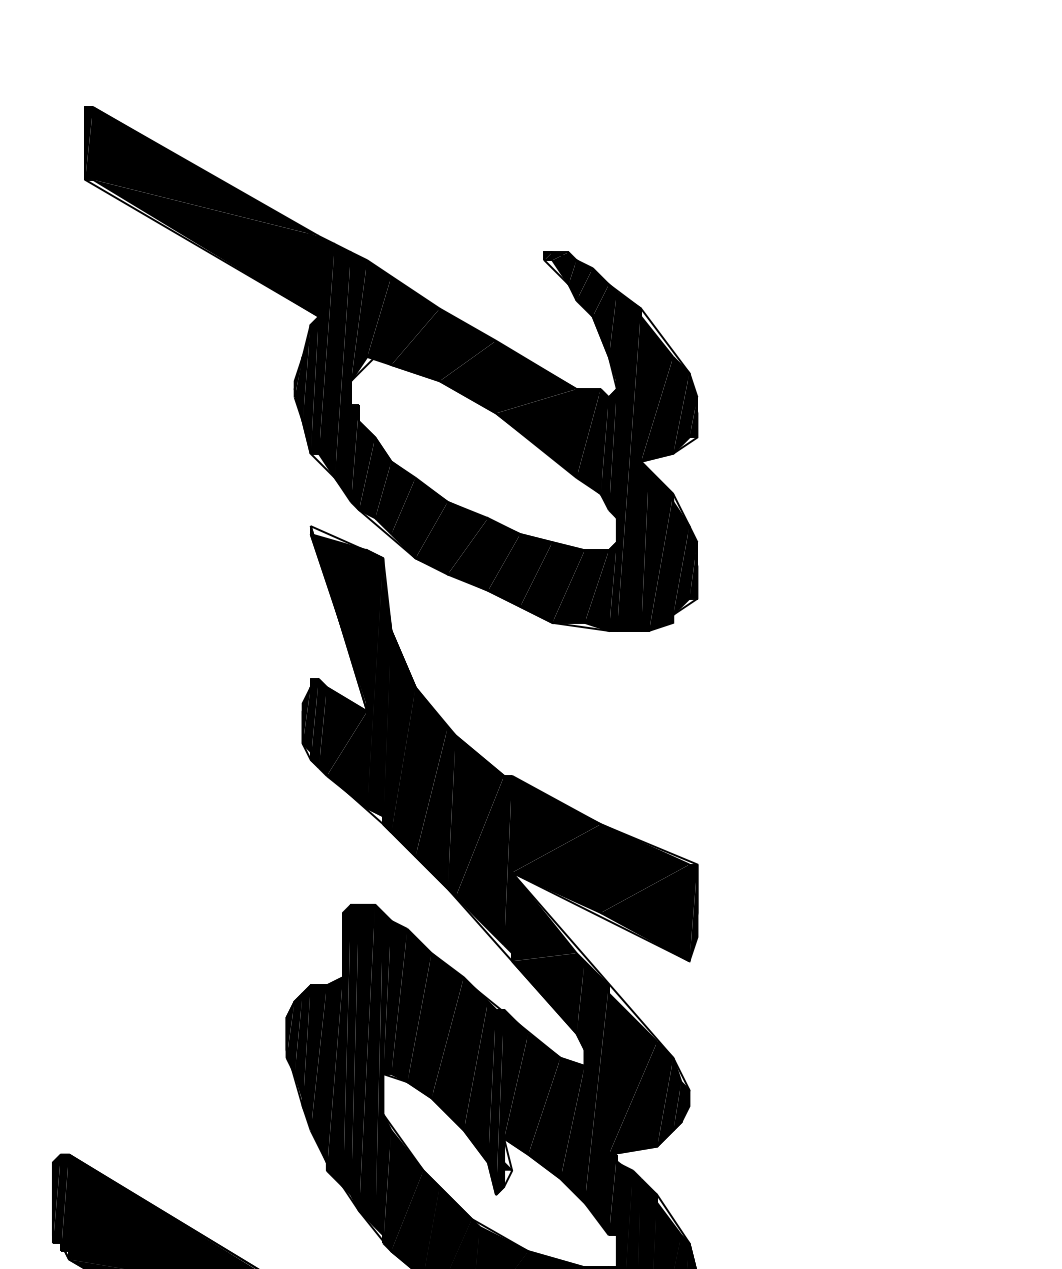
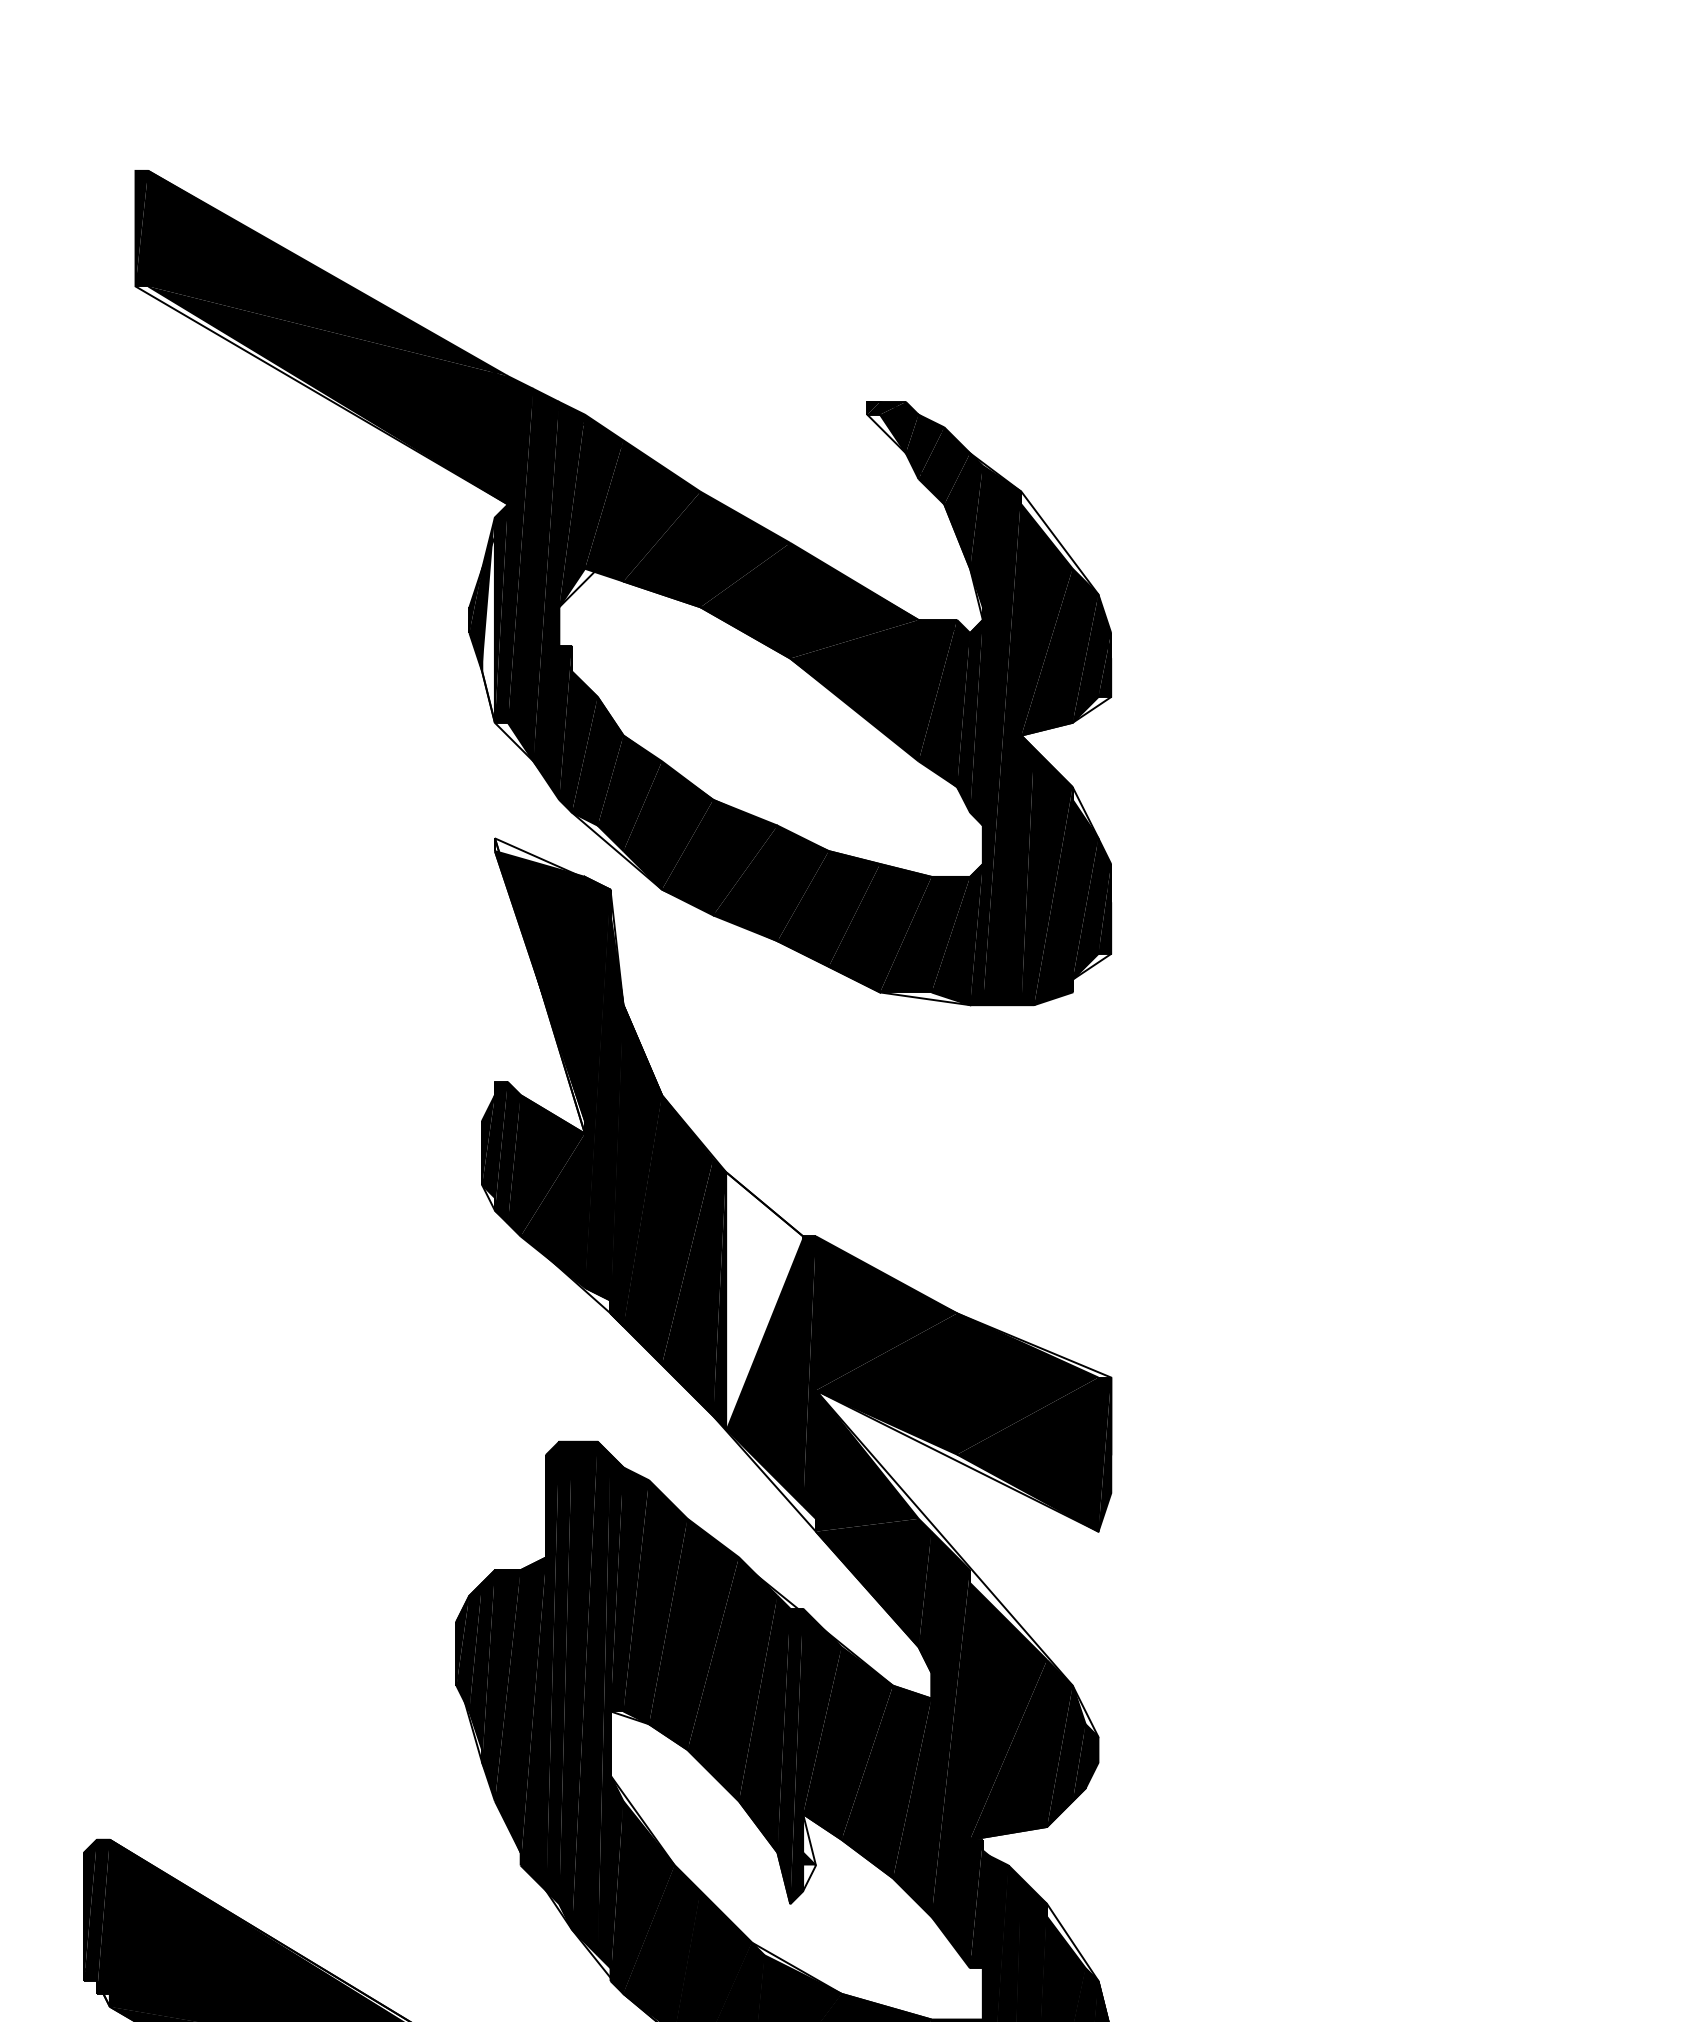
fill: (306, 388) -> (488, 618), removed
fill: (479, 815) -> (763, 1299), removed

